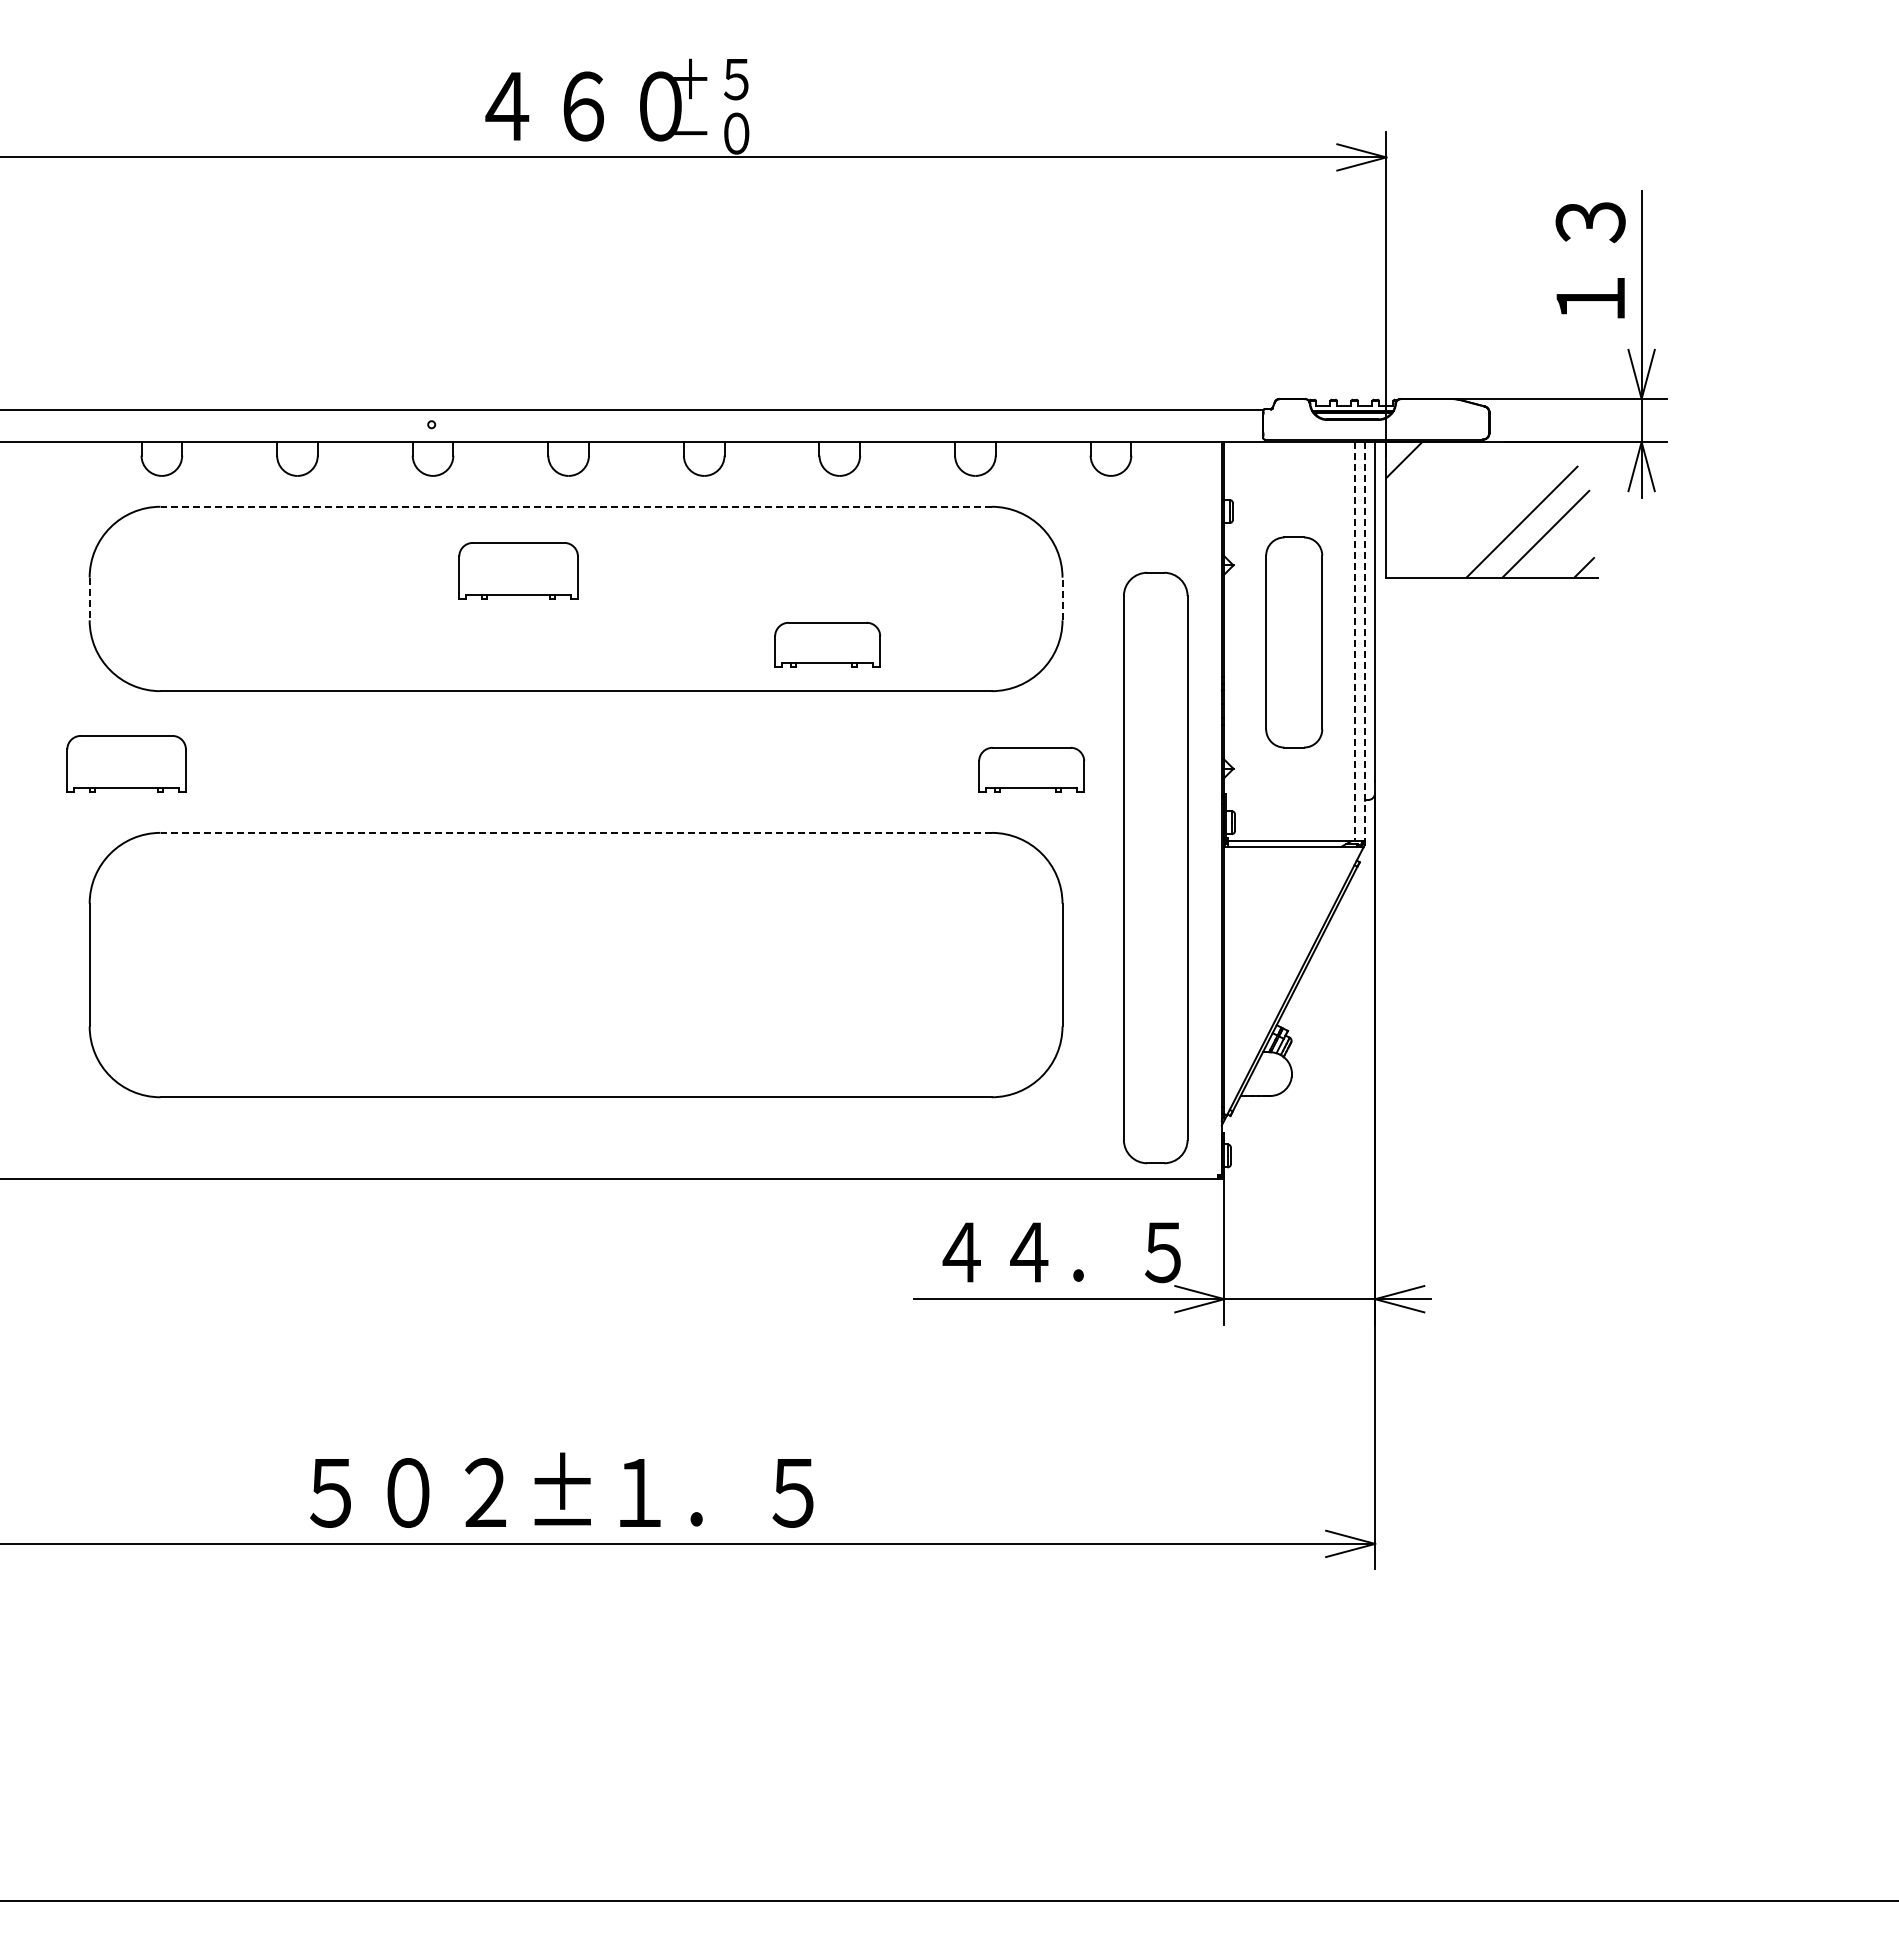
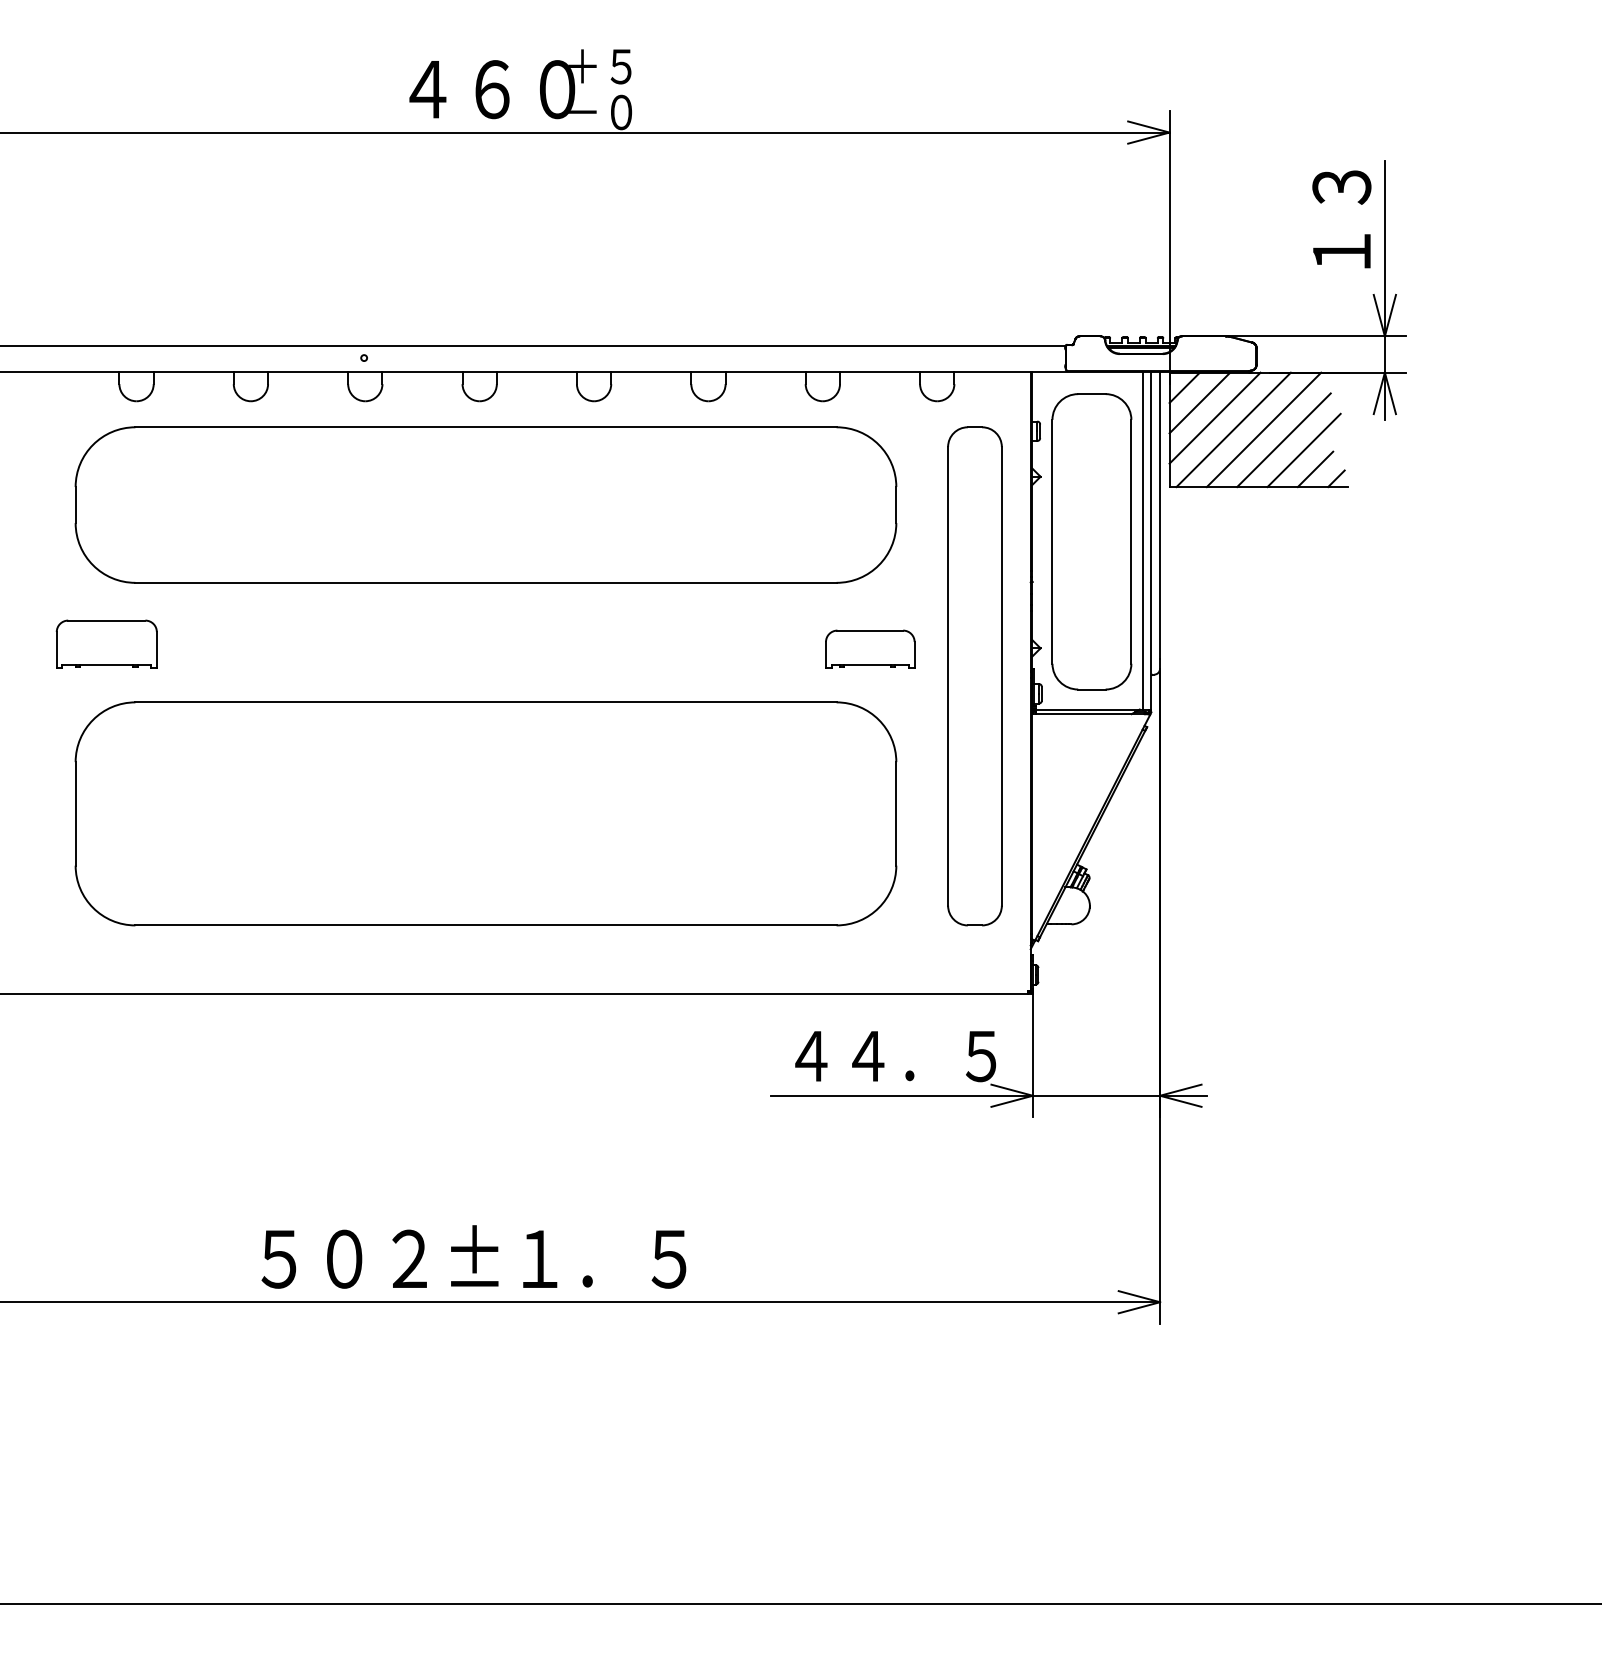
line: (1422, 477) -> (1200, 402), added
line: (1440, 495) -> (1215, 417), added
line: (576, 506) -> (486, 427), dashed -> solid
line: (1462, 509) -> (1233, 429), added
line: (1498, 509) -> (1264, 429), added
line: (1559, 556) -> (1315, 469), added
part: (518, 570) -> (437, 481), removed
line: (1062, 598) -> (896, 504), dashed -> solid
line: (89, 599) -> (75, 505), dashed -> solid
line: (1354, 641) -> (1142, 540), dashed -> solid
line: (1364, 641) -> (1151, 540), dashed -> solid
part: (1293, 642) -> (1091, 541), size x1.67
part: (827, 644) -> (698, 543), removed
line: (576, 832) -> (486, 702), dashed -> solid
part: (1155, 867) -> (974, 675), moved

